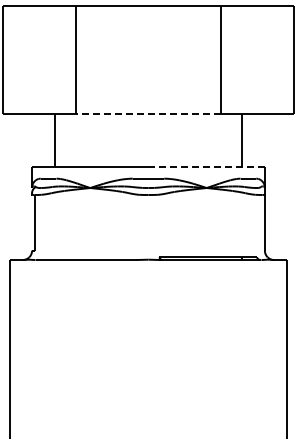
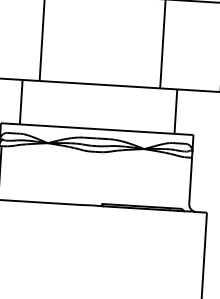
line: (148, 113) -> (99, 84), dashed -> solid
line: (206, 167) -> (145, 132), dashed -> solid

